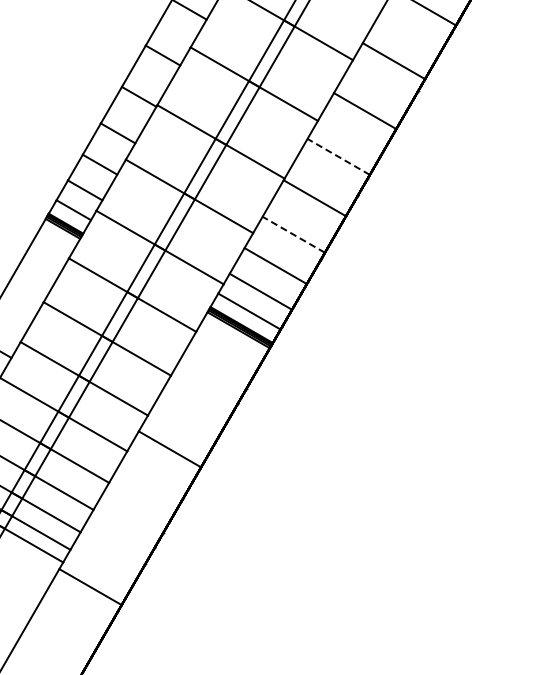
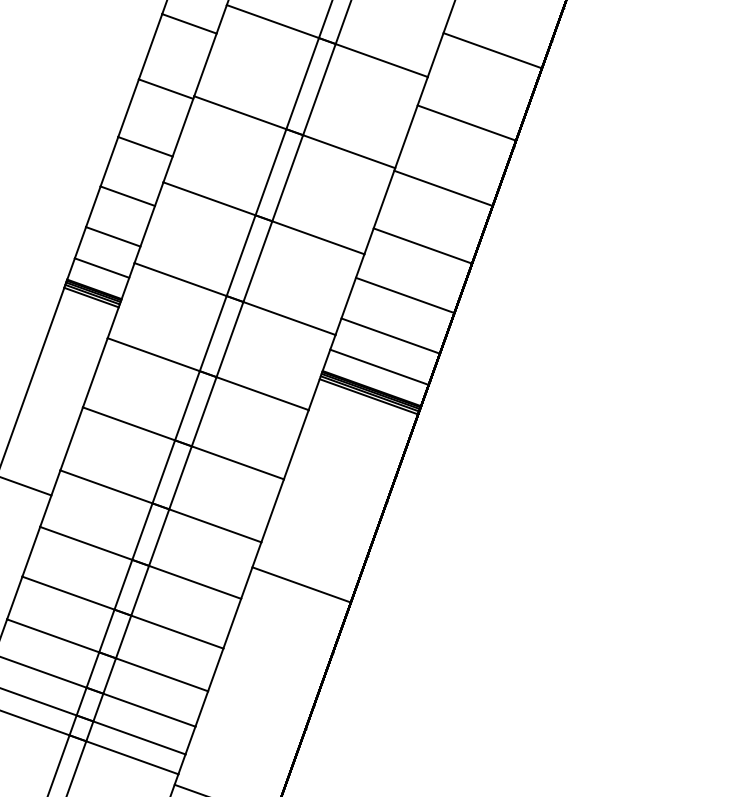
line: (338, 156) -> (466, 122), dashed -> solid
line: (293, 234) -> (422, 245), dashed -> solid

